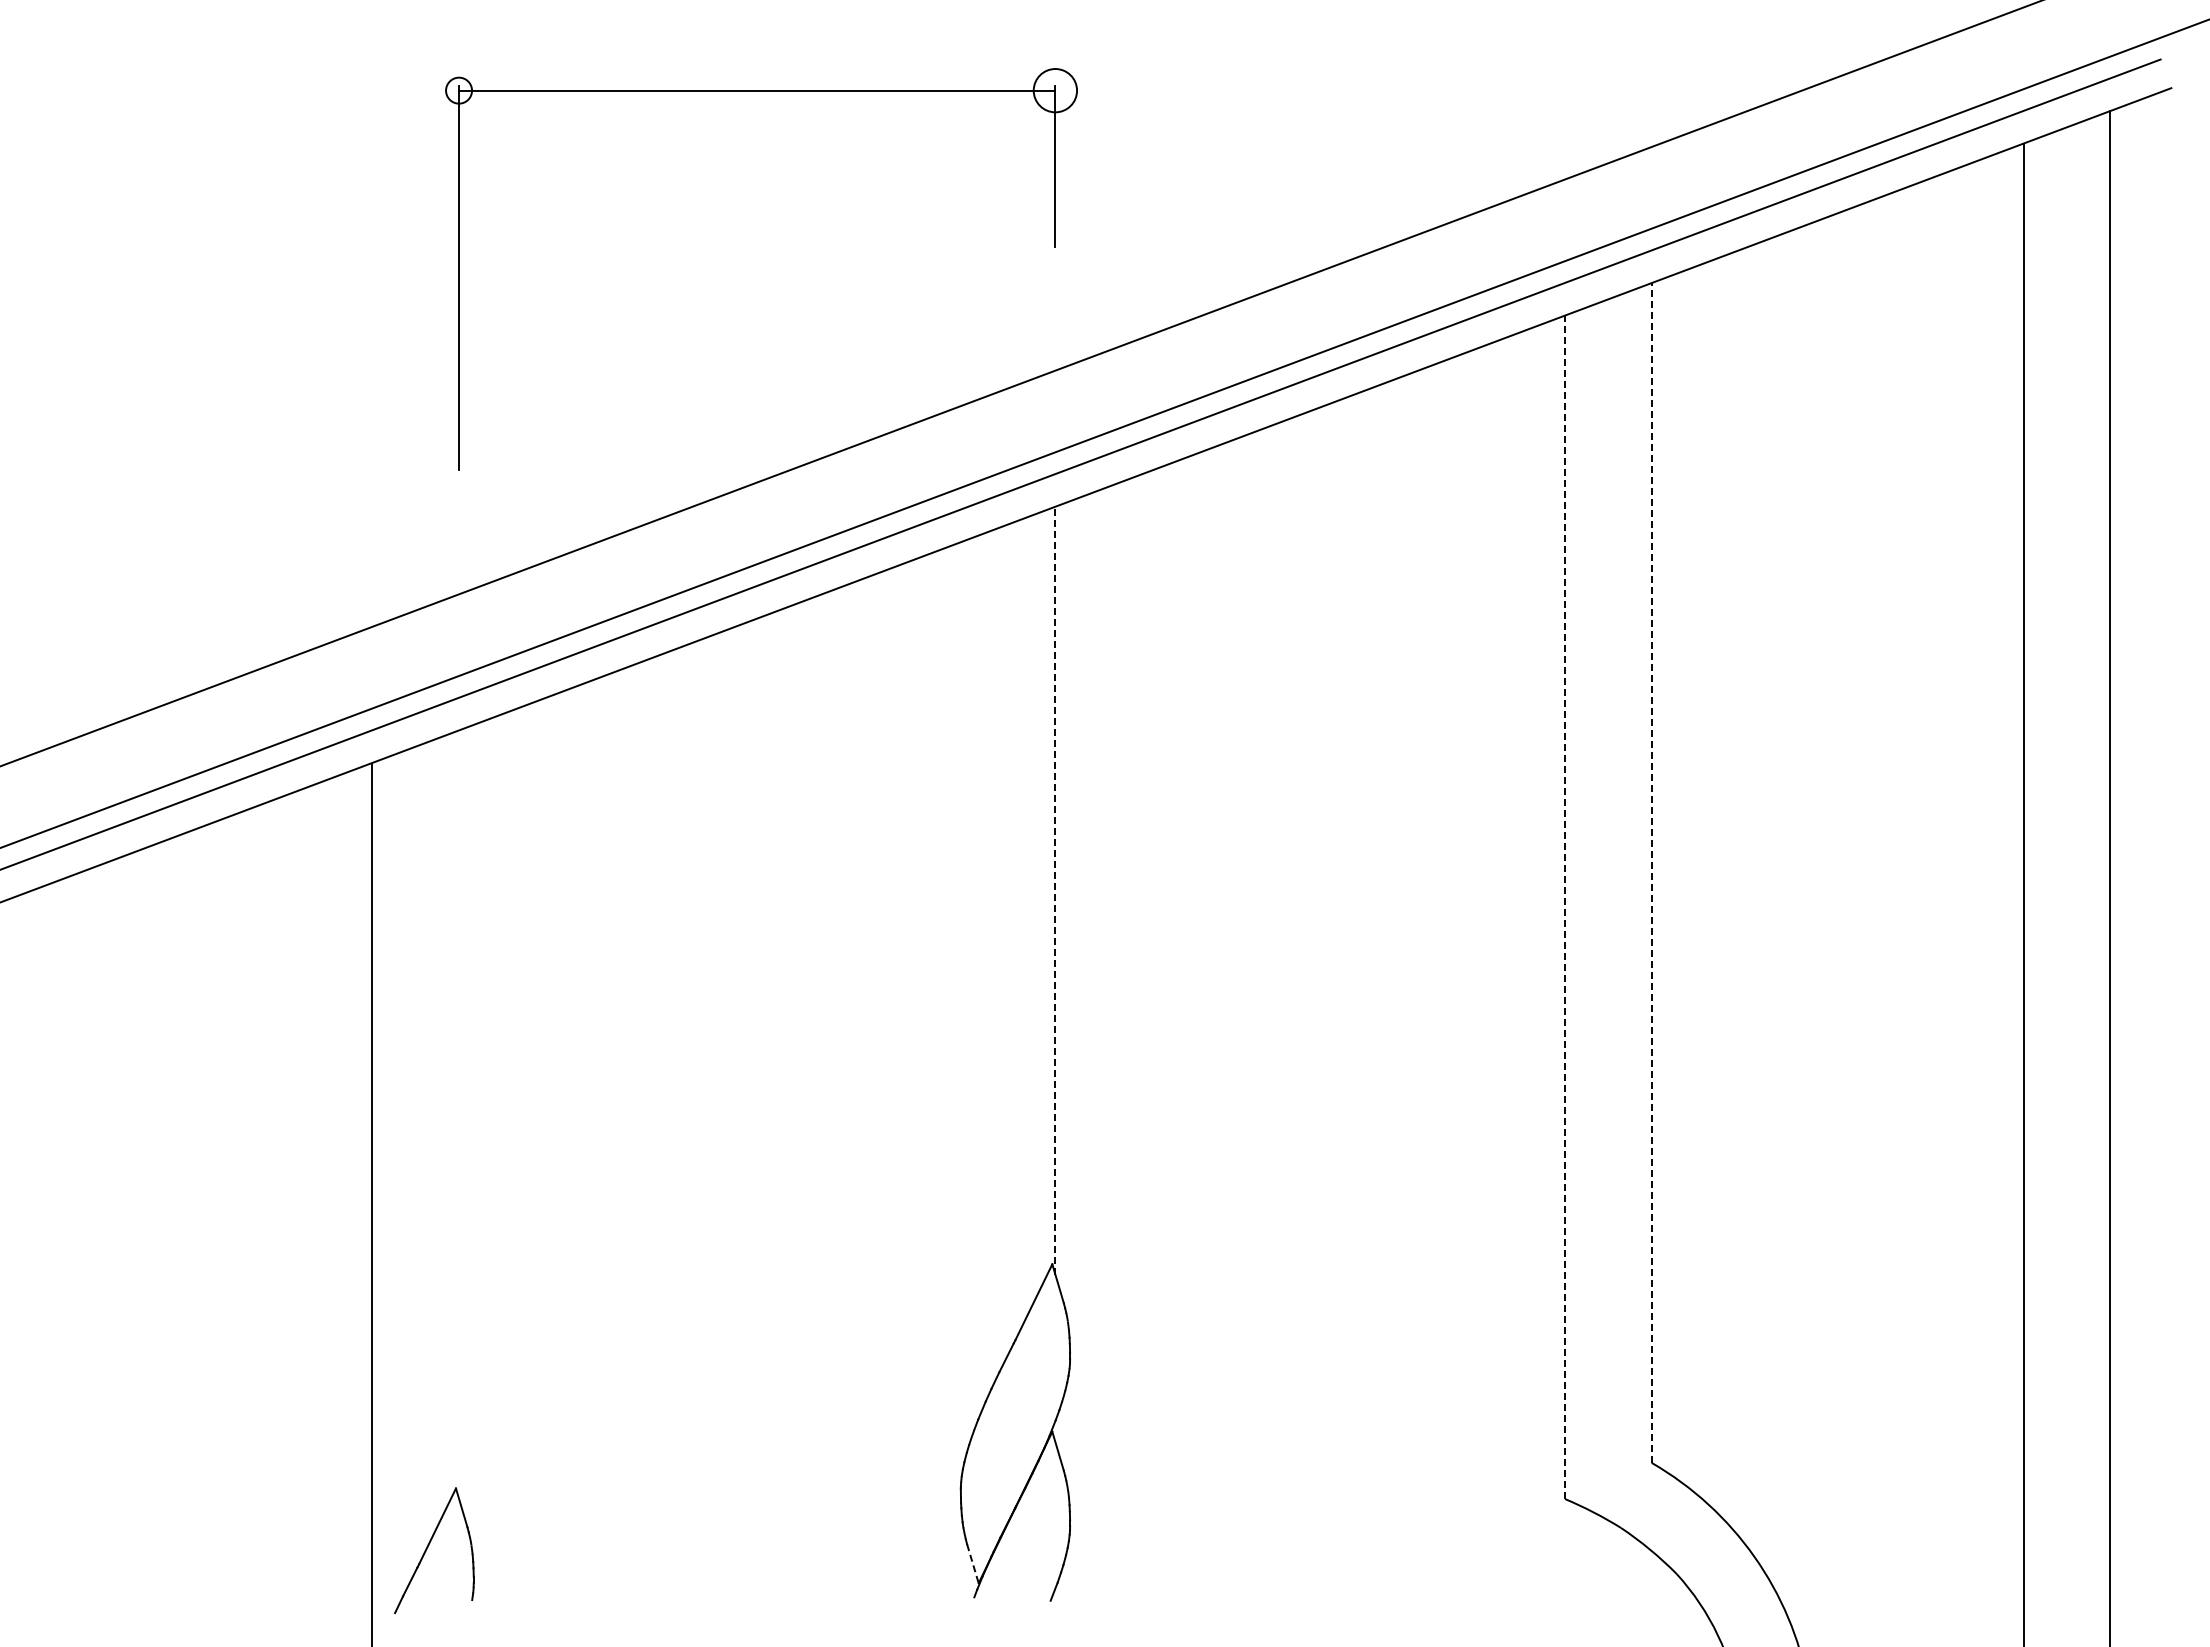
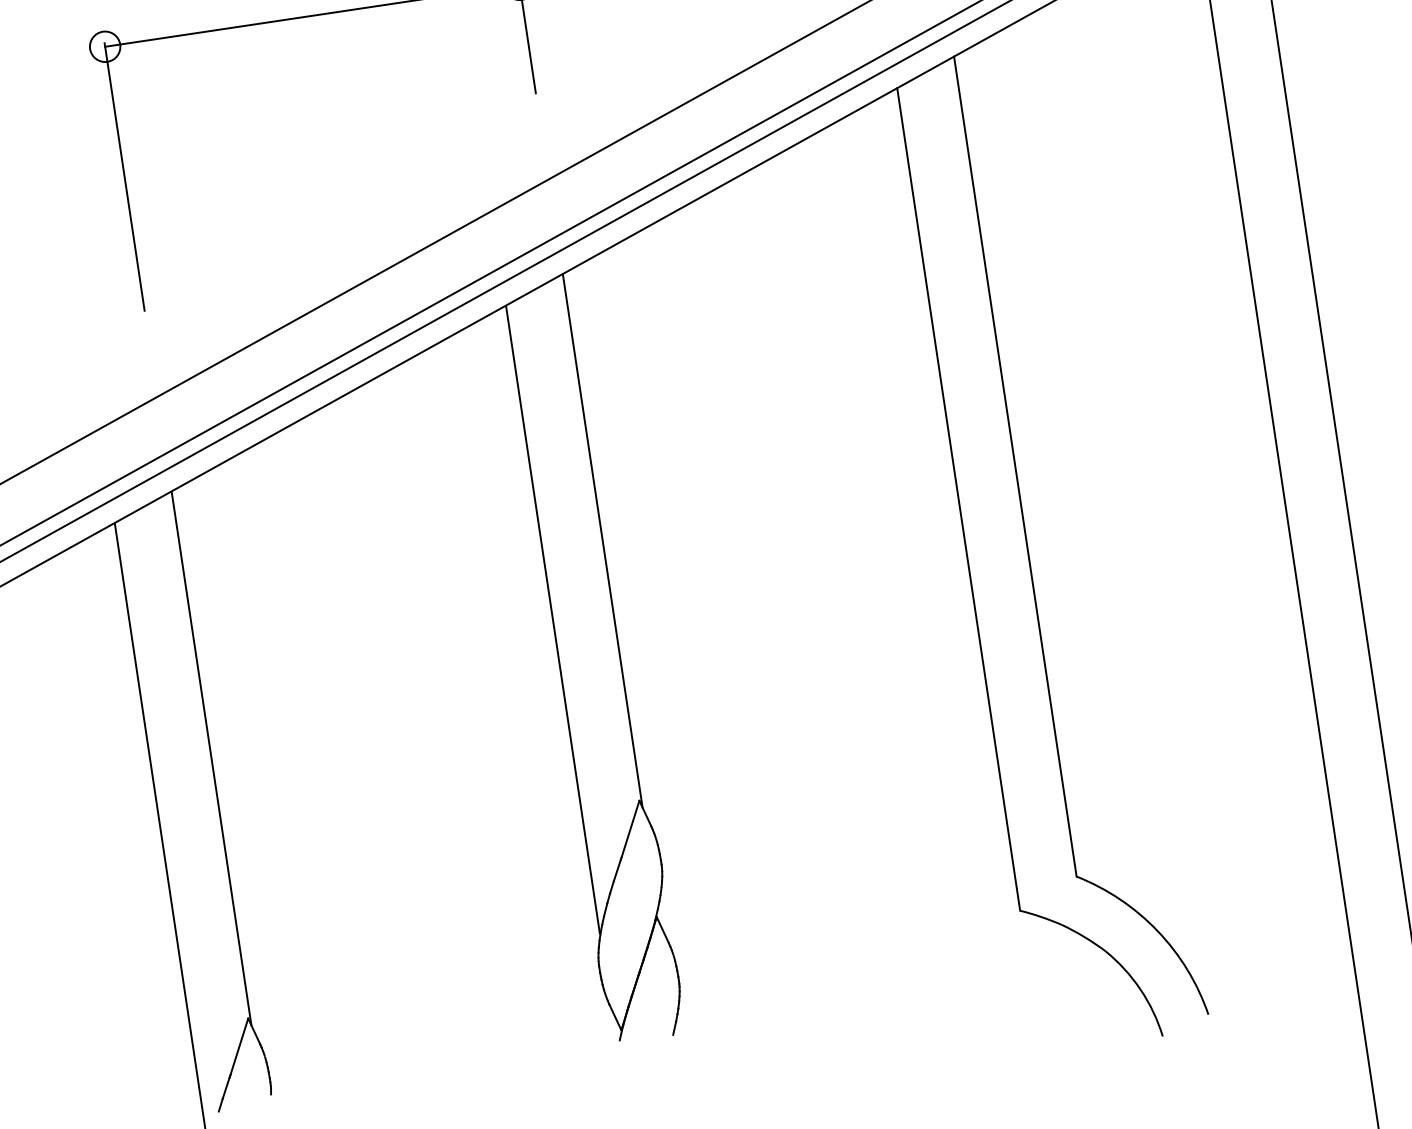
circle: (458, 90) -> (104, 46), size x1.67
line: (1651, 873) -> (1015, 466), dashed -> solid
line: (1055, 890) -> (602, 540), dashed -> solid
line: (1565, 907) -> (958, 499), dashed -> solid
line: (968, 990) -> (552, 619), added
line: (459, 1114) -> (211, 758), added
line: (973, 1564) -> (615, 1017), dashed -> solid

